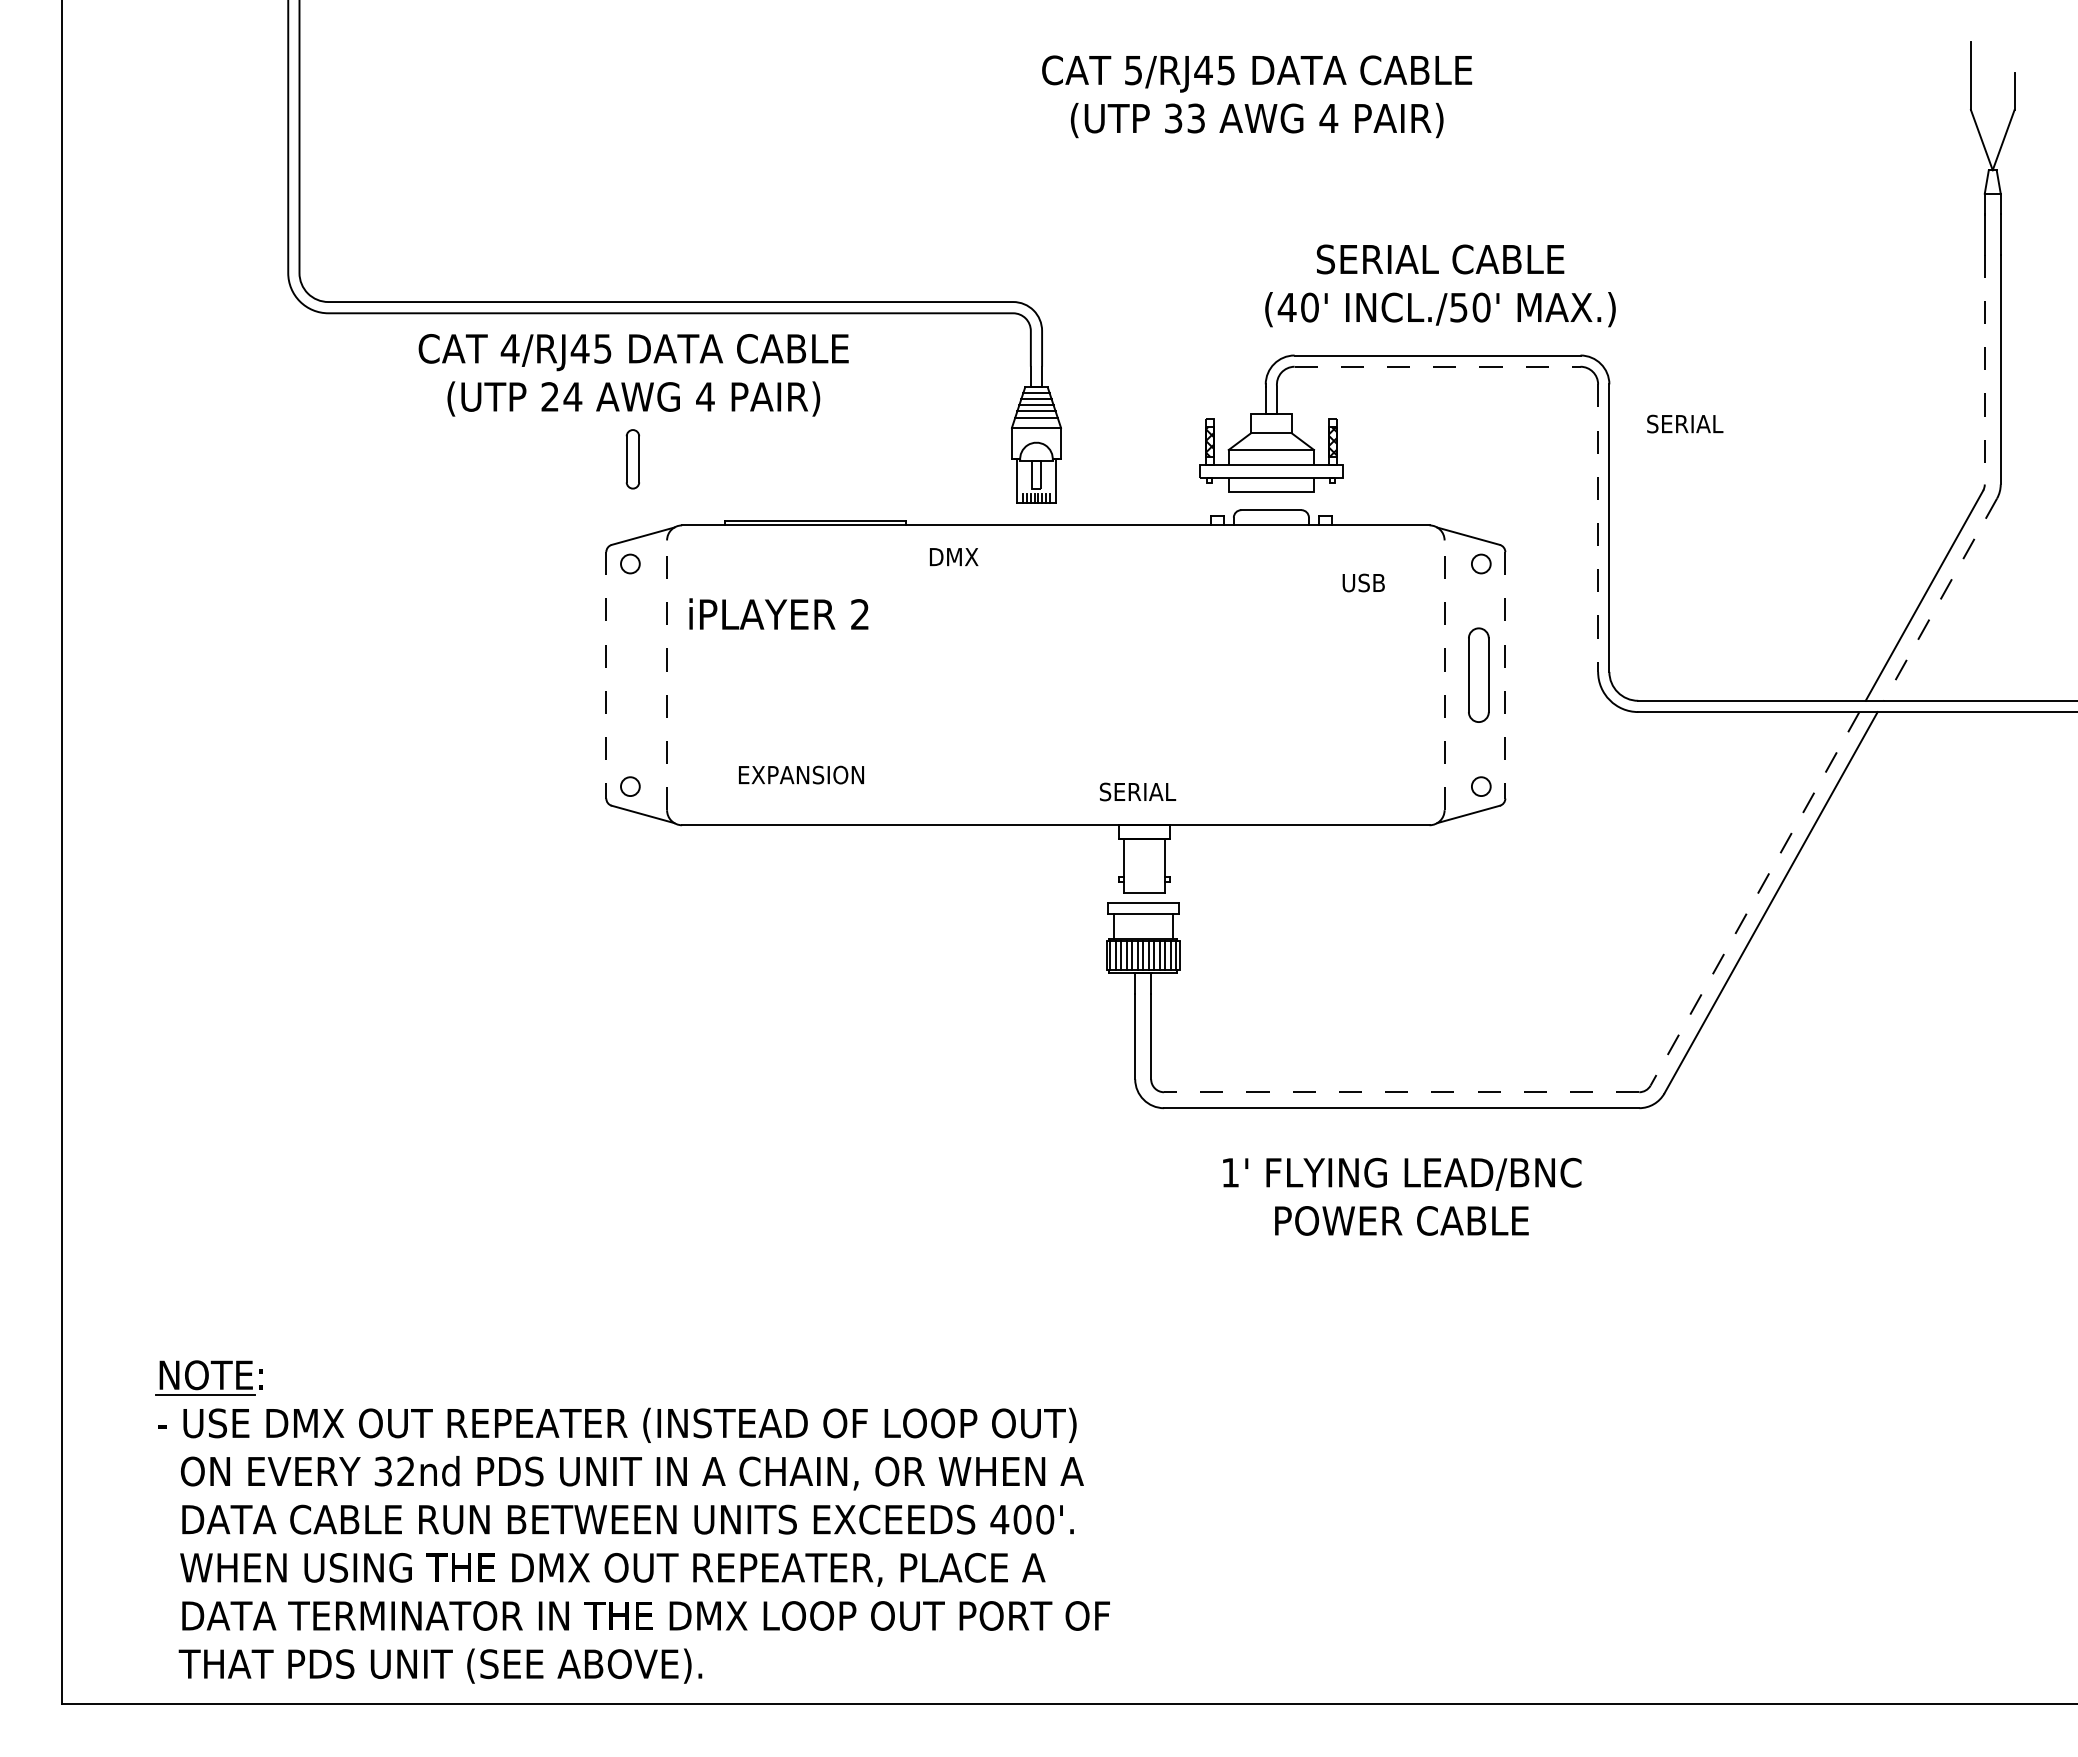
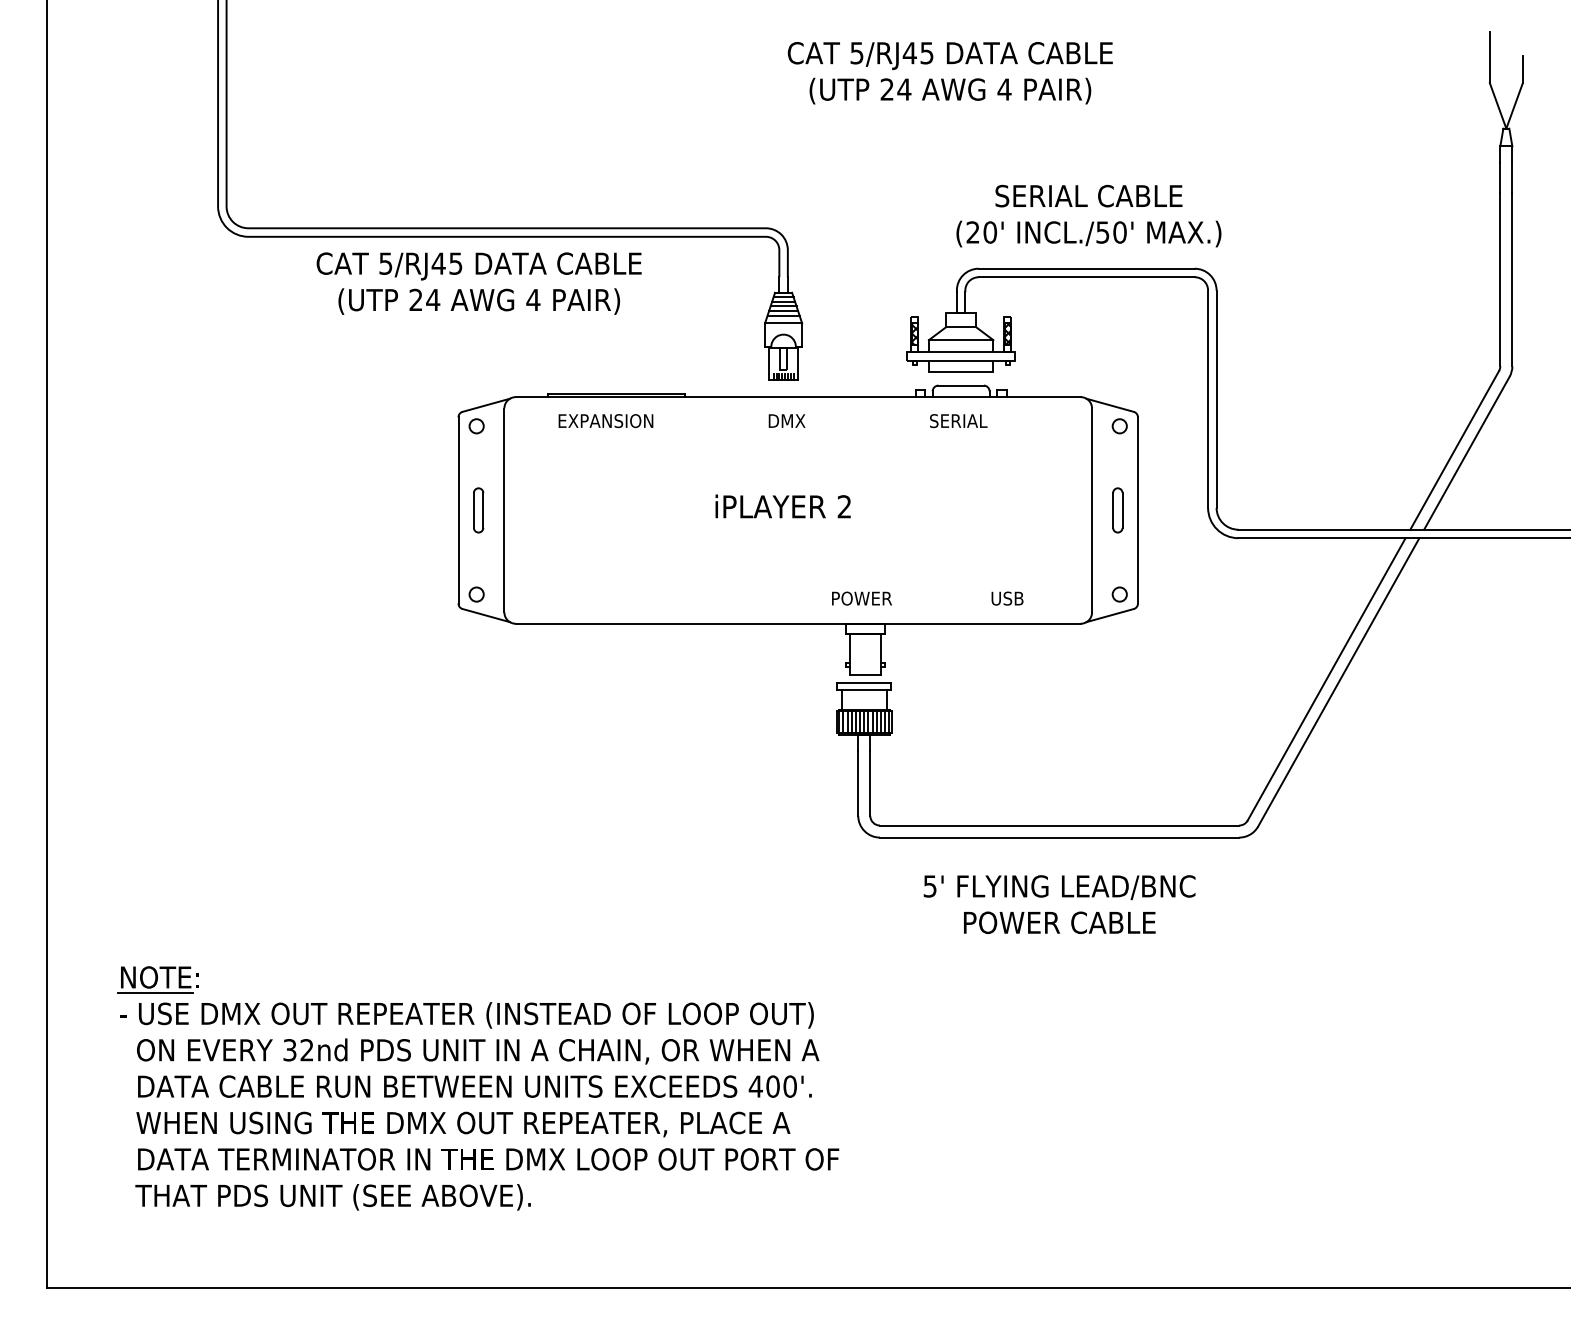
text: (1185, 118) -> (896, 89), 33 -> 24
text: (1286, 306) -> (972, 231), (40' -> (20'
text: (509, 348) -> (385, 263), 4/RJ45 -> 5/RJ45
line: (1437, 366) -> (1086, 277), dashed -> solid
line: (1984, 369) -> (1500, 279), dashed -> solid
text: (1685, 423) -> (958, 420), moved
part: (632, 459) -> (478, 510), moved
line: (1598, 528) -> (1208, 399), dashed -> solid
text: (954, 557) -> (787, 421), moved
text: (1363, 582) -> (1007, 598), moved
line: (1940, 599) -> (1466, 453), dashed -> solid
text: (778, 613) -> (782, 506), moved
line: (606, 675) -> (458, 510), dashed -> solid
line: (667, 675) -> (504, 510), dashed -> solid
line: (1444, 675) -> (1091, 510), dashed -> solid
part: (1478, 675) -> (1117, 510), size x0.62
line: (1505, 675) -> (1138, 510), dashed -> solid
text: (801, 774) -> (605, 420), moved
text: (1139, 791) -> (861, 598), SERIAL -> POWER
line: (1755, 898) -> (1327, 679), dashed -> solid
line: (1401, 1092) -> (1059, 825), dashed -> solid
text: (1230, 1172) -> (930, 886), 1' -> 5'
part: (632, 1521) -> (478, 1088), moved

